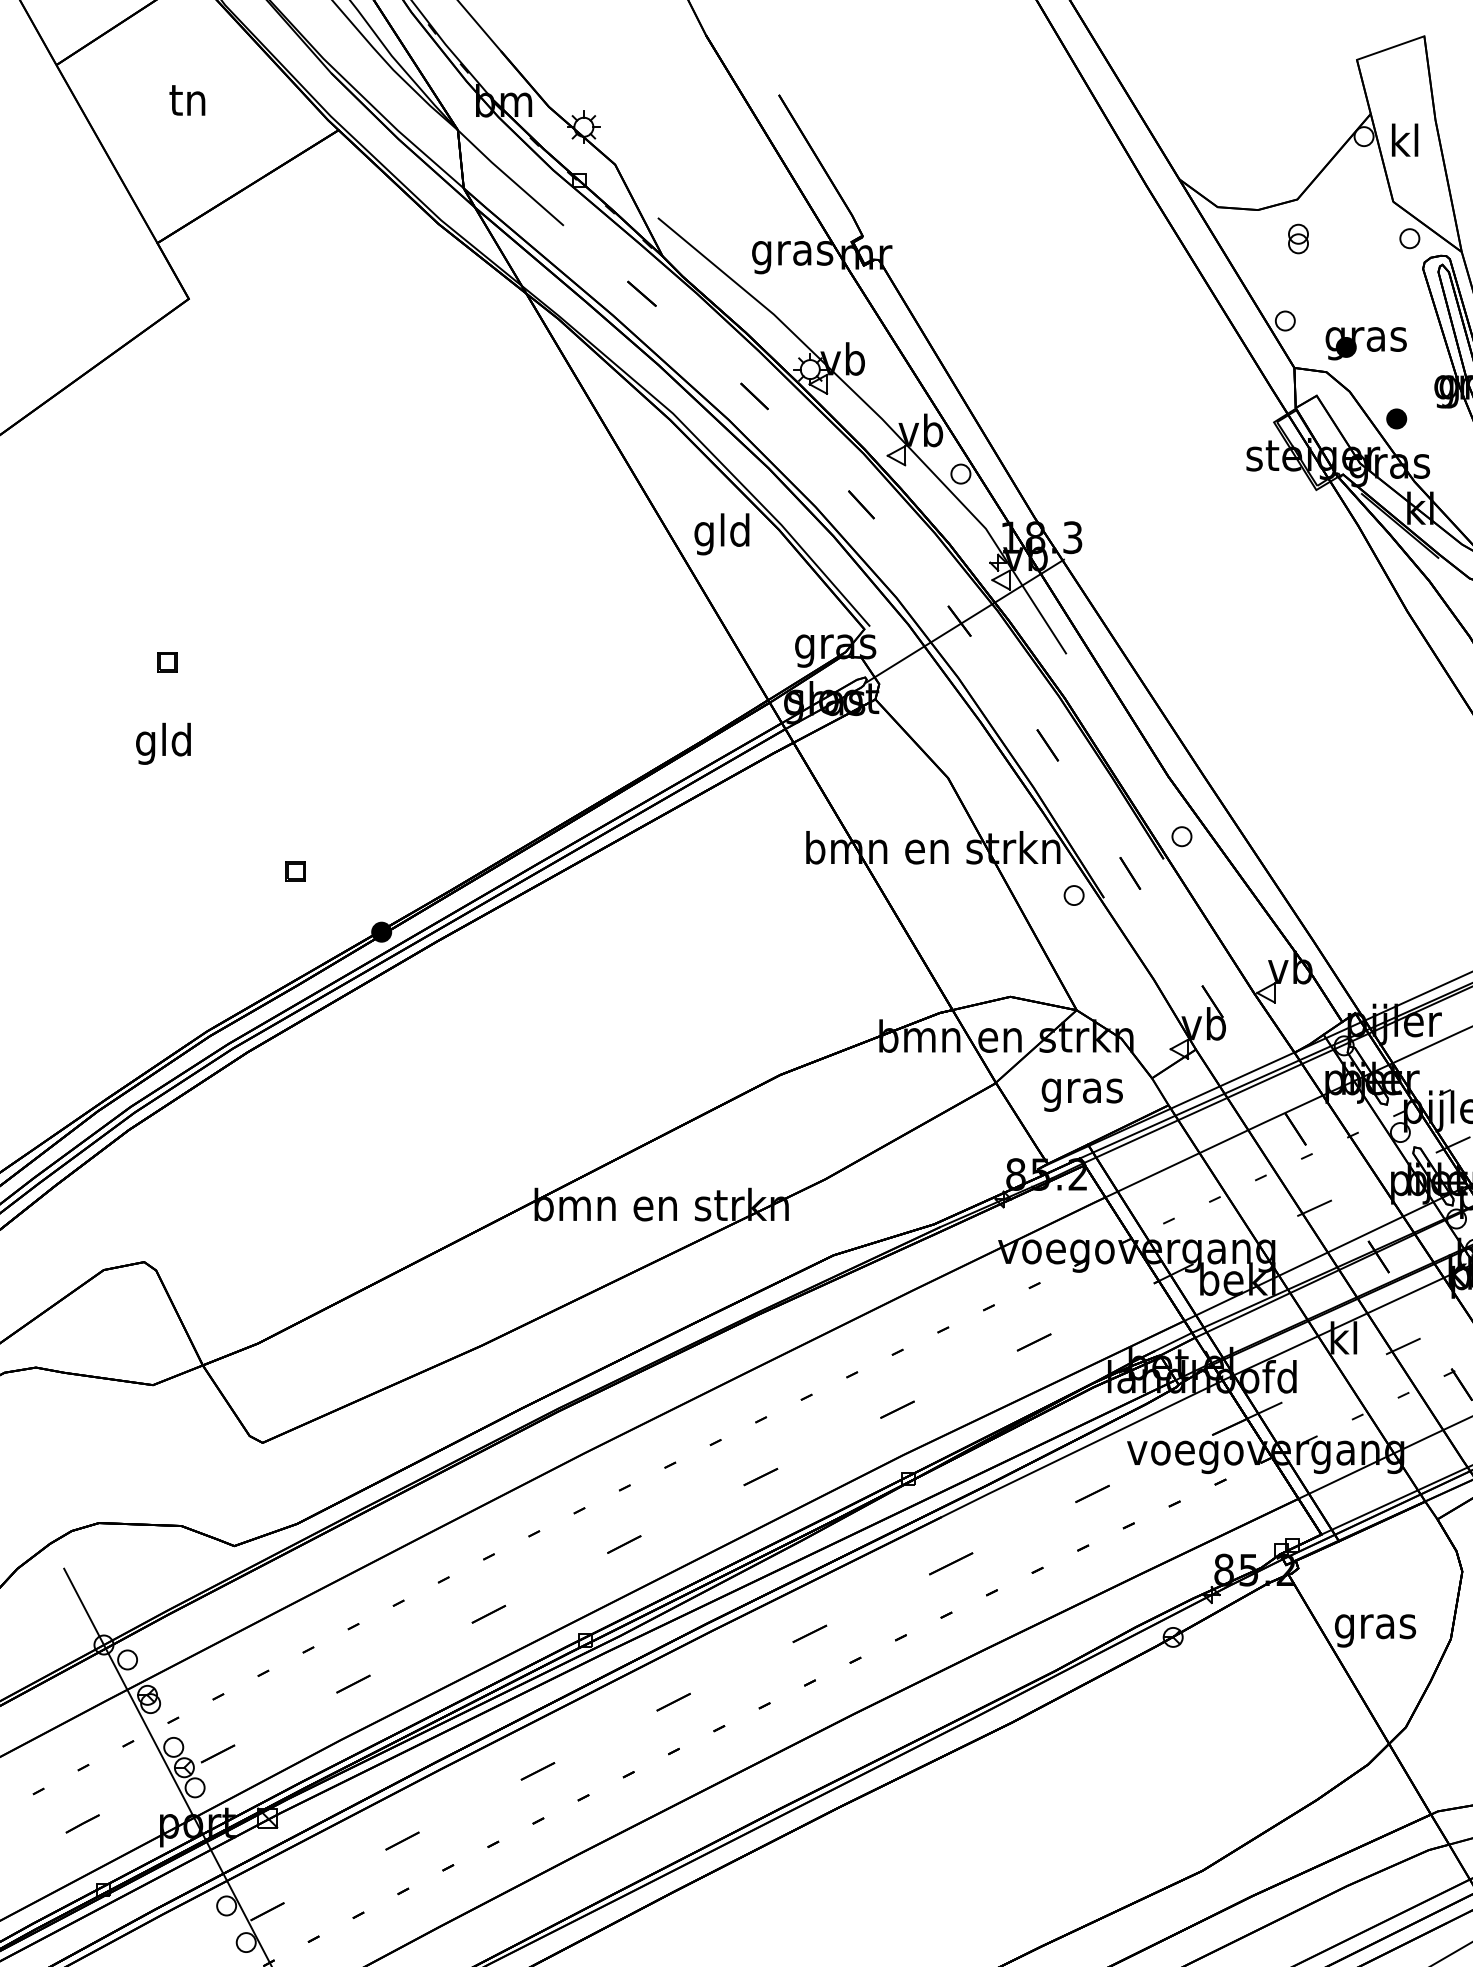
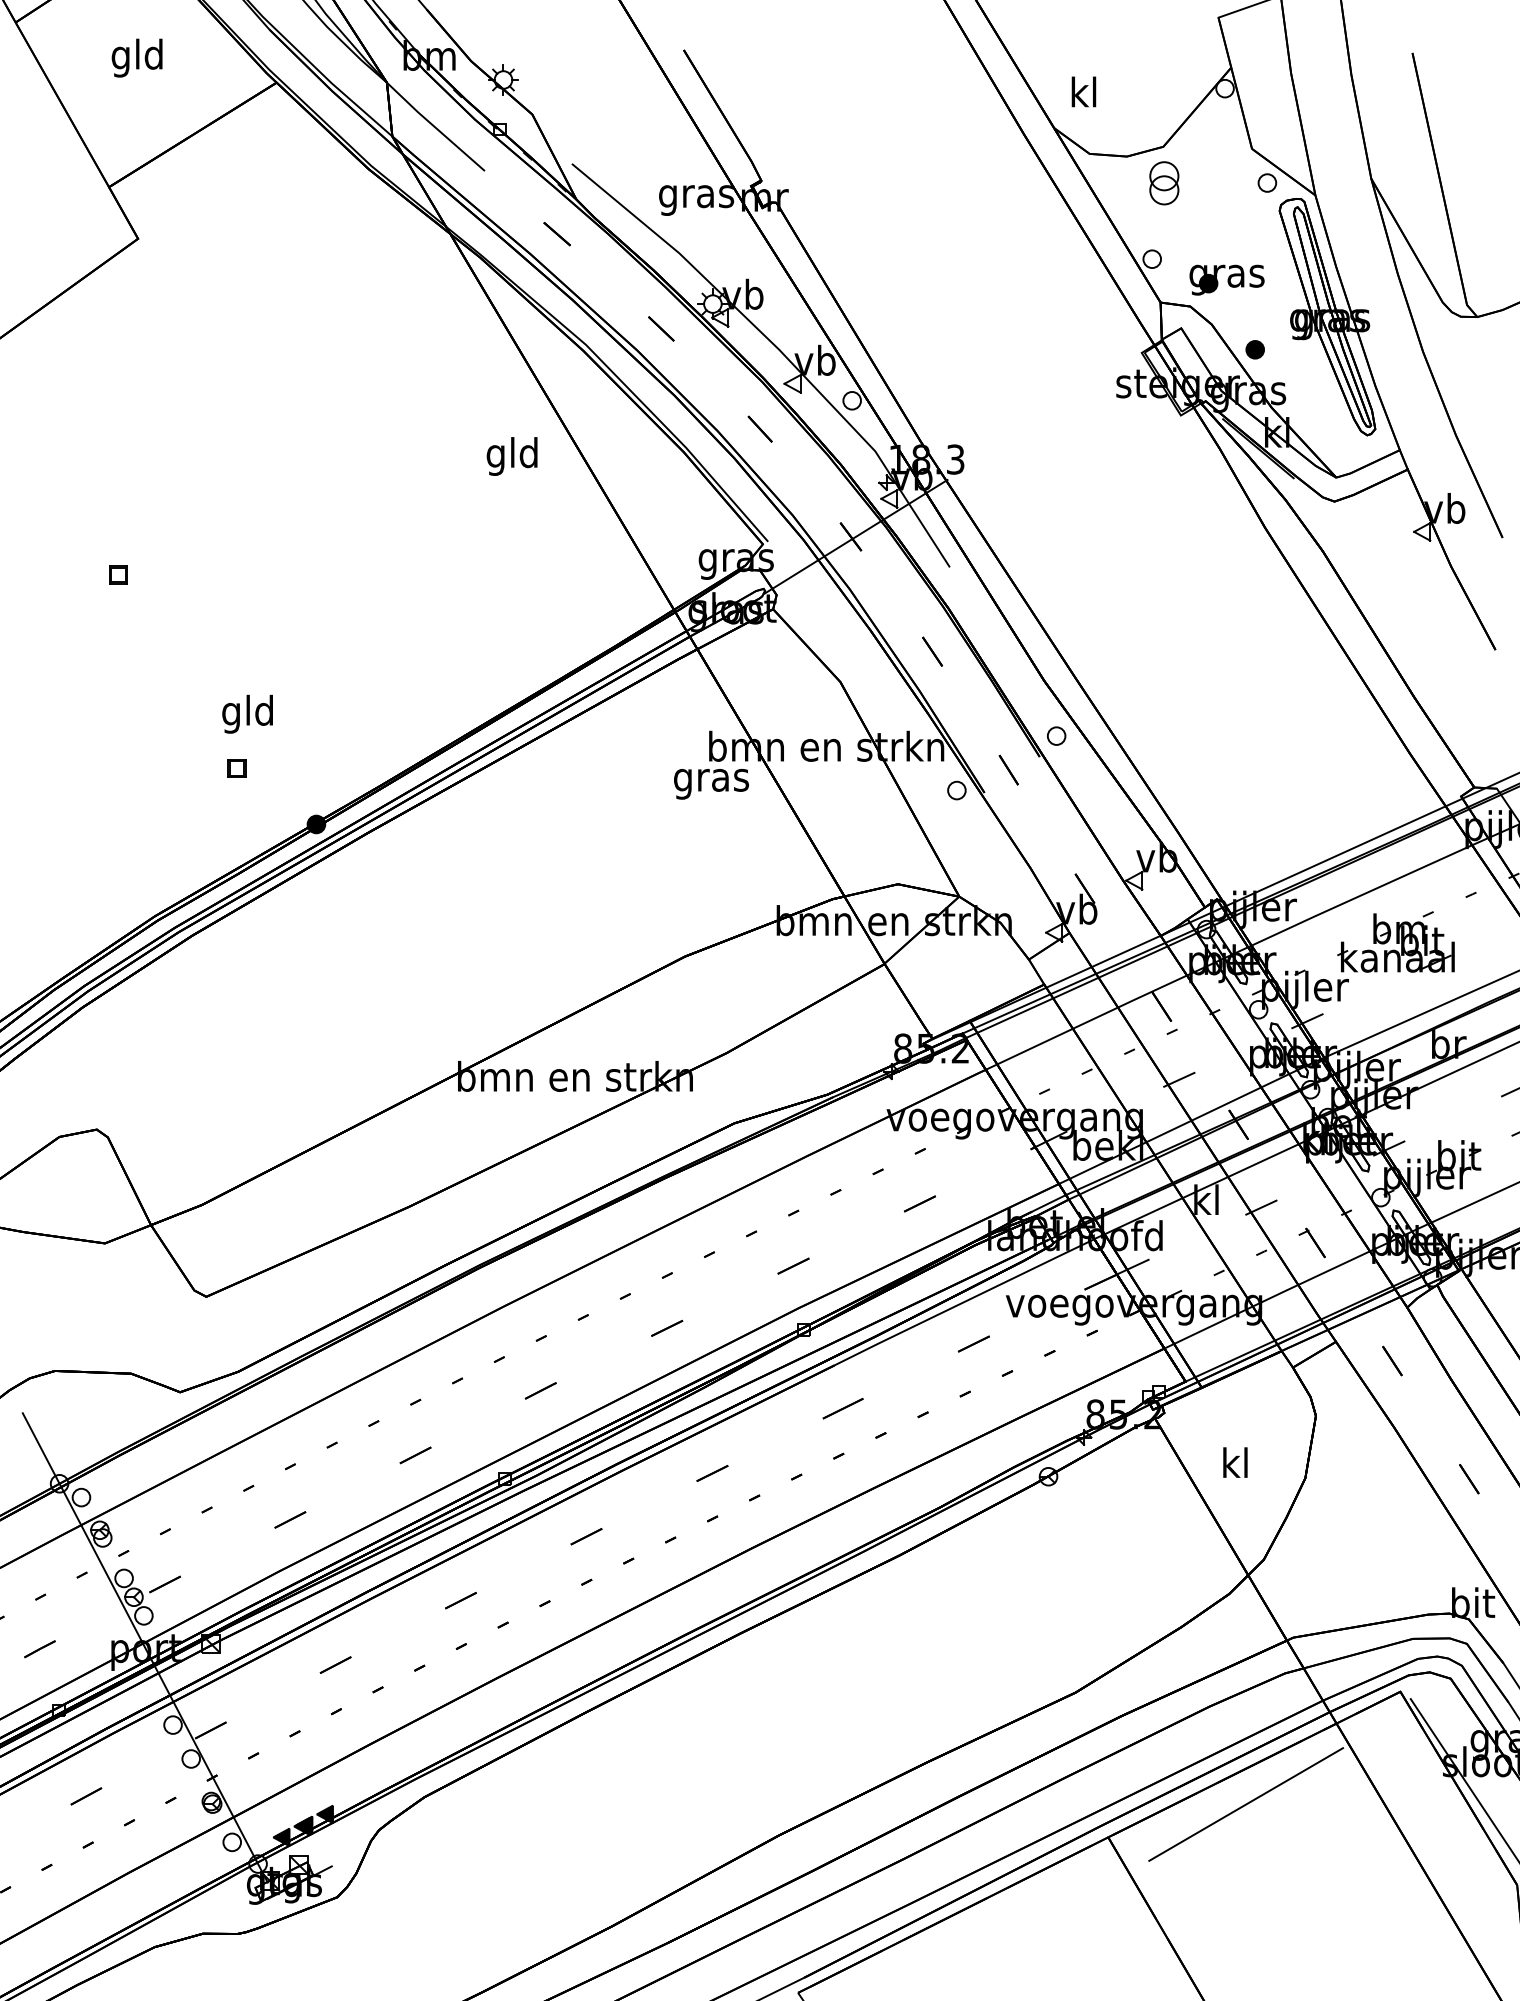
text: (187, 102) -> (136, 57), tn -> gld
text: (1404, 139) -> (1083, 91), moved
part: (1298, 239) -> (1164, 183), size x1.6
text: (721, 534) -> (511, 456), moved
text: (163, 743) -> (247, 713), moved
text: (1082, 1095) -> (711, 784), moved
text: (1375, 1626) -> (1235, 1466), gras -> kl

